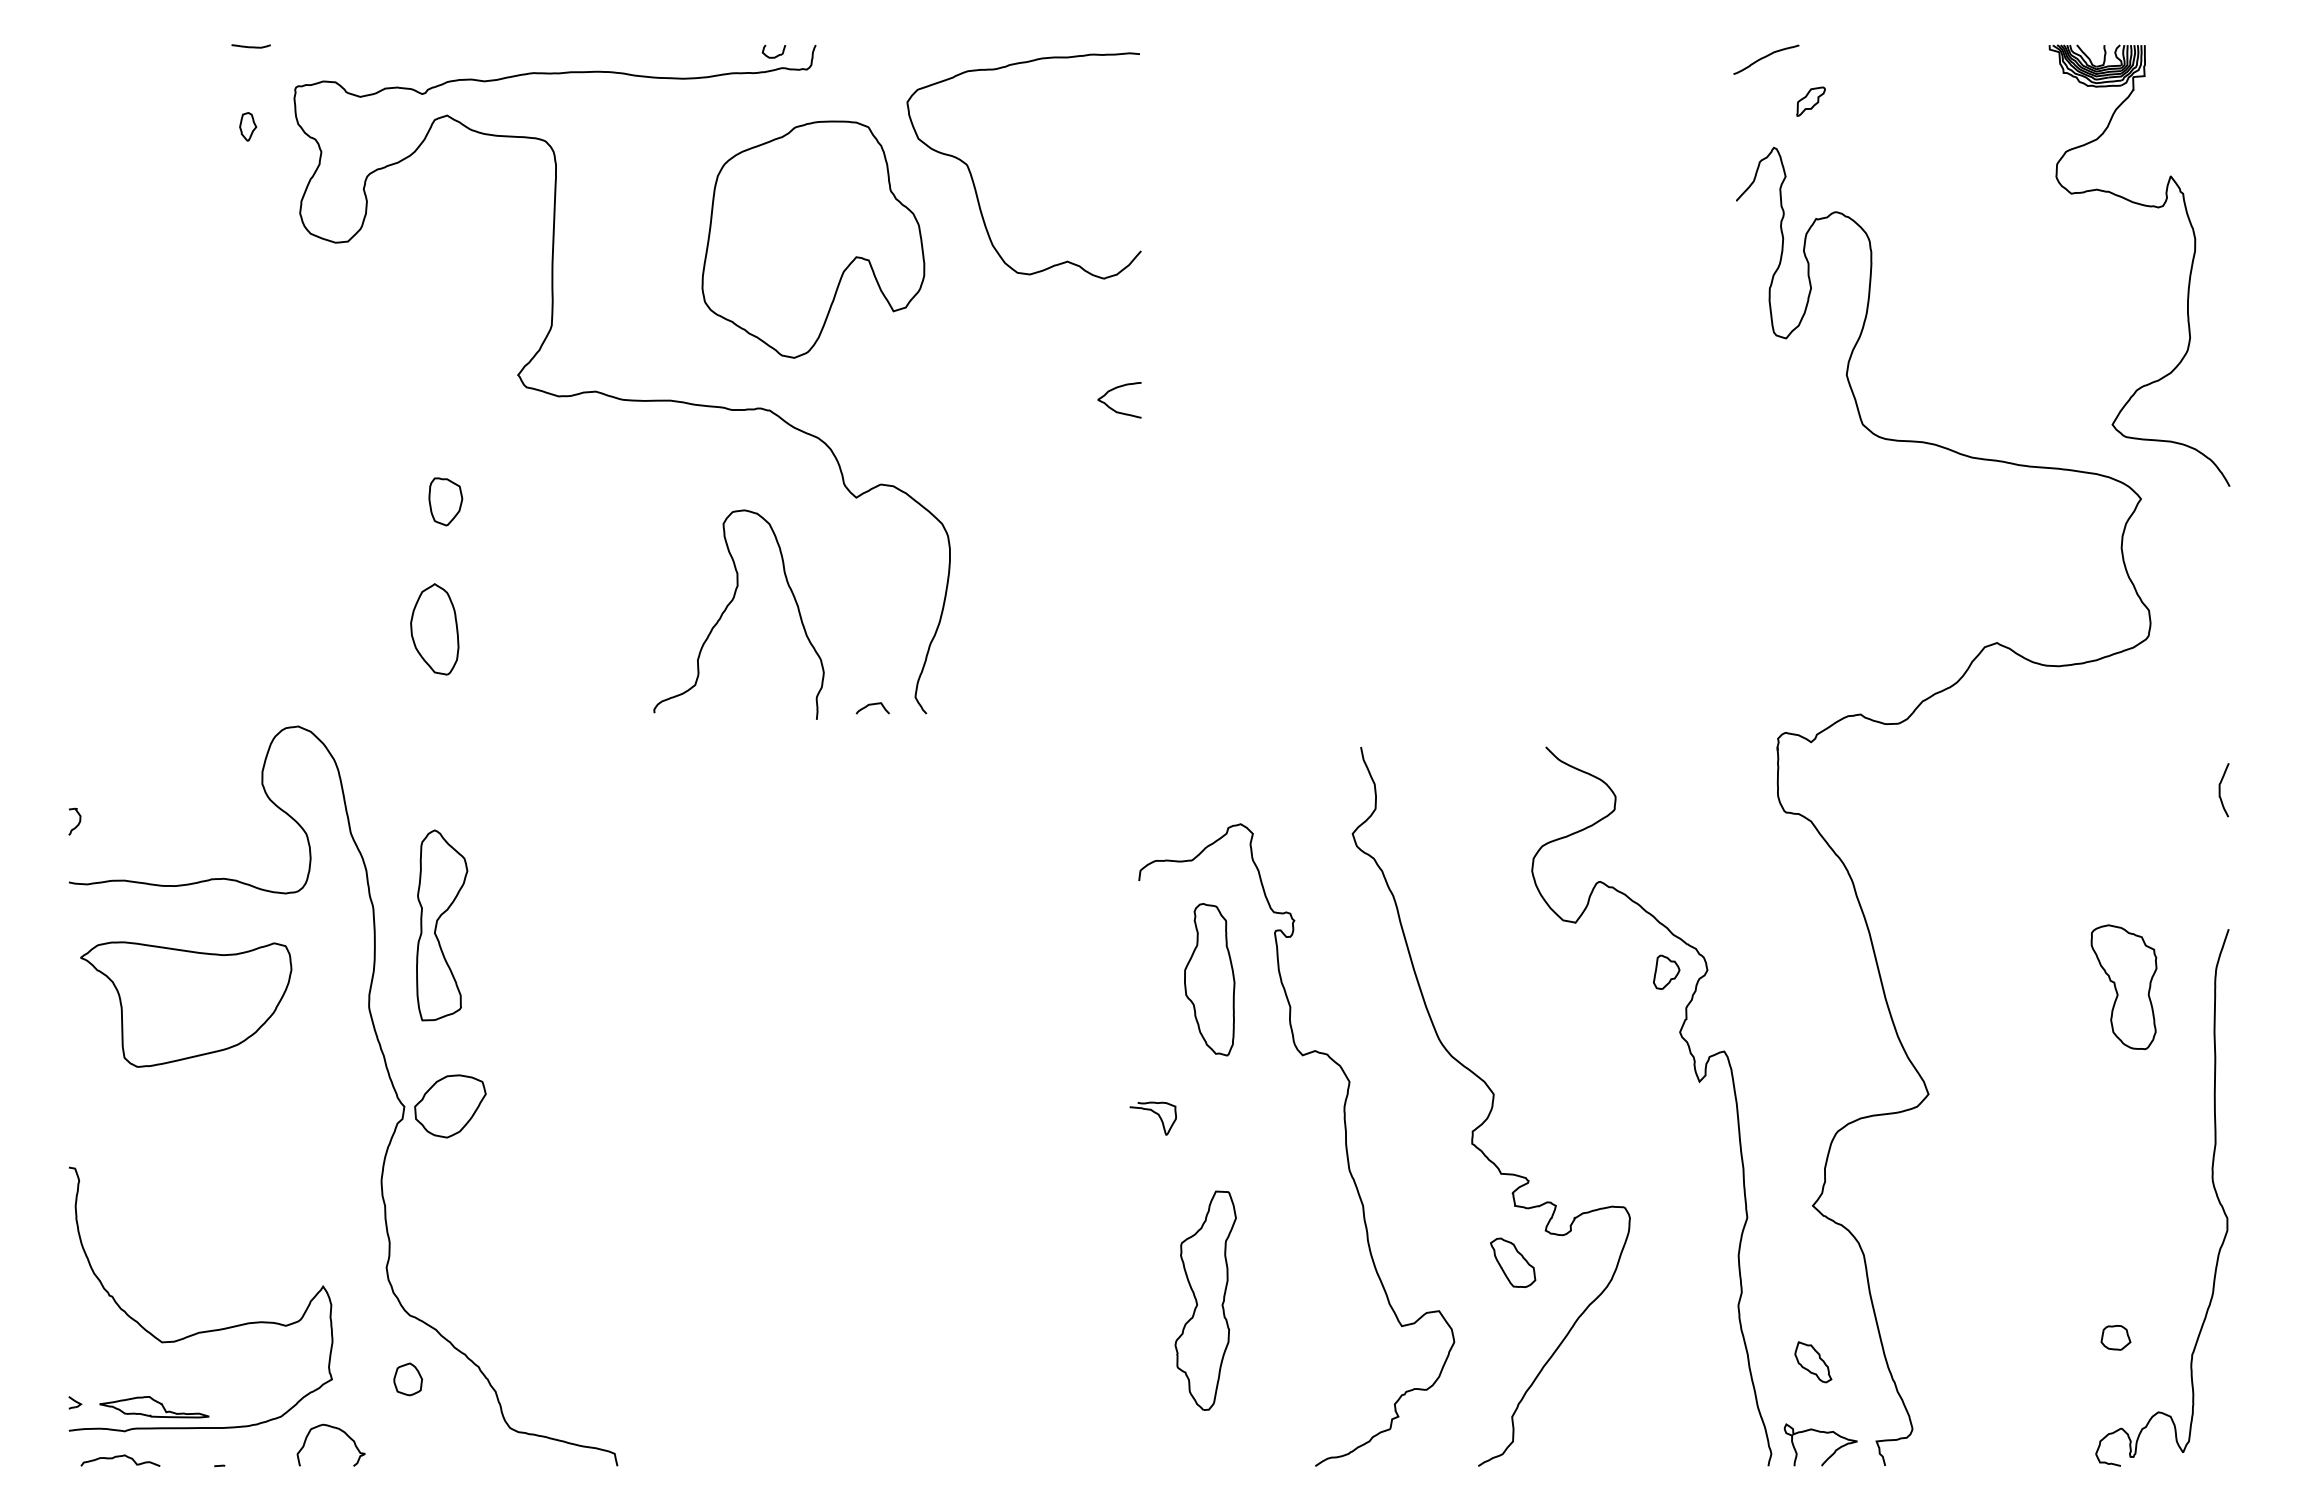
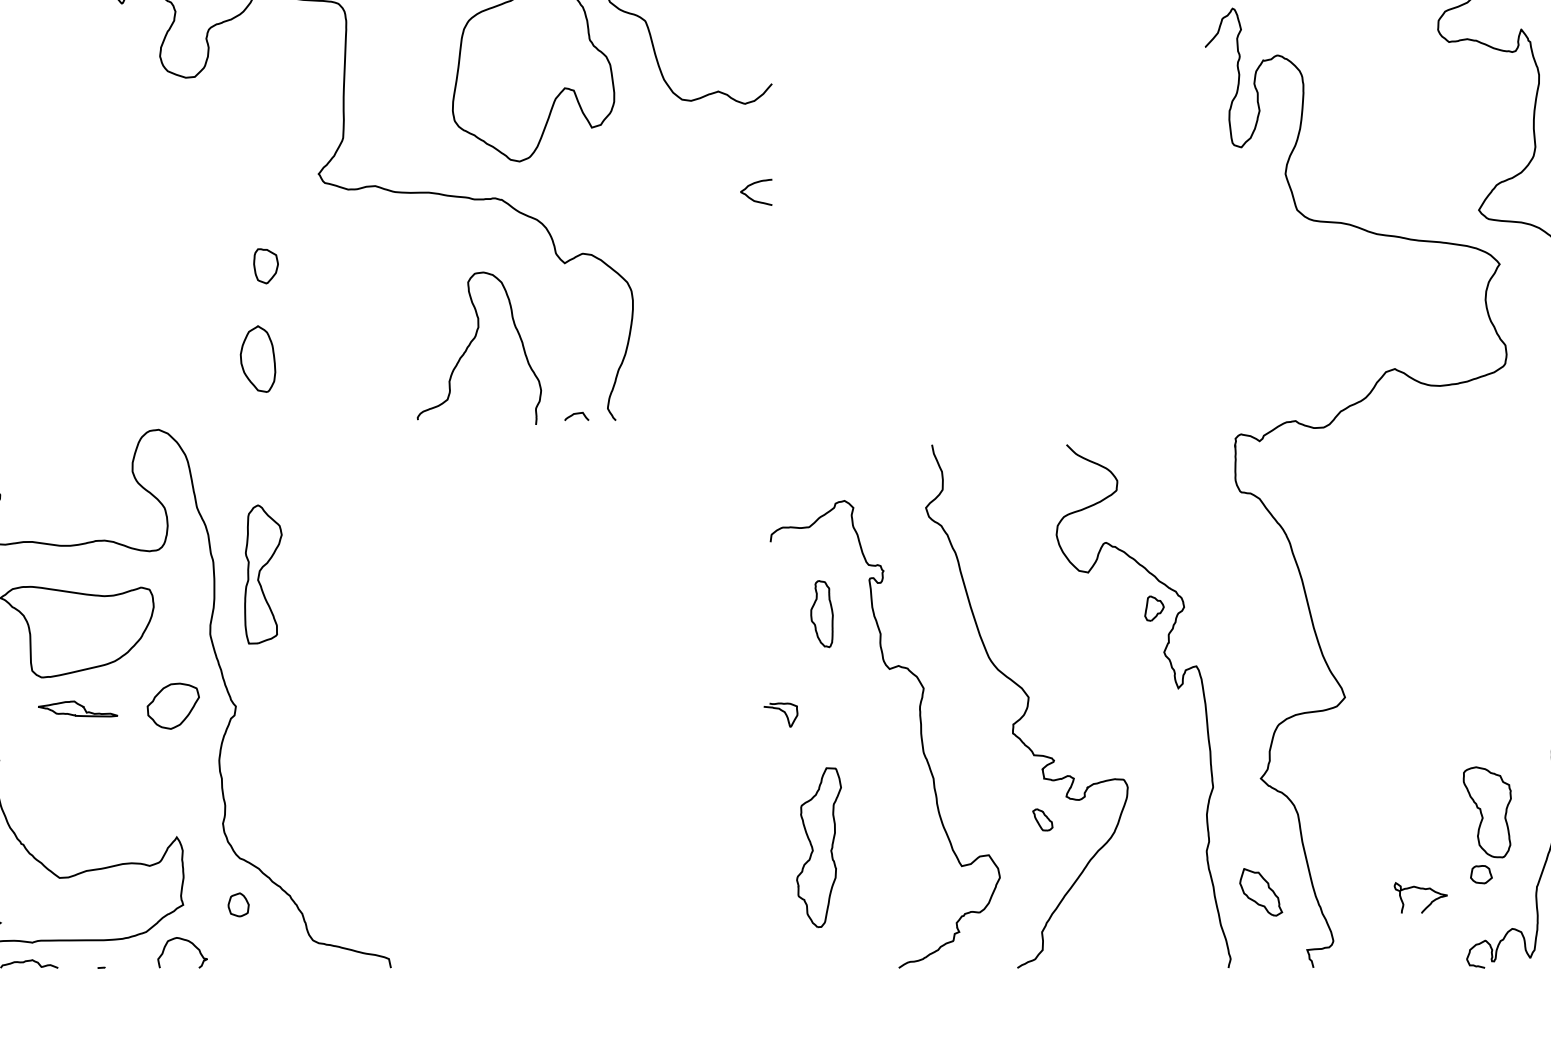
part: (1209, 979) -> (821, 613), size x0.6
part: (2123, 987) -> (1486, 812), moved
part: (450, 1106) -> (173, 706), moved
part: (1513, 1262) -> (1043, 819), size x0.6
part: (1813, 1362) -> (1261, 892), size x1.6
part: (154, 1407) -> (78, 709), moved
curve: (1824, 1433) -> (1423, 889), moved

